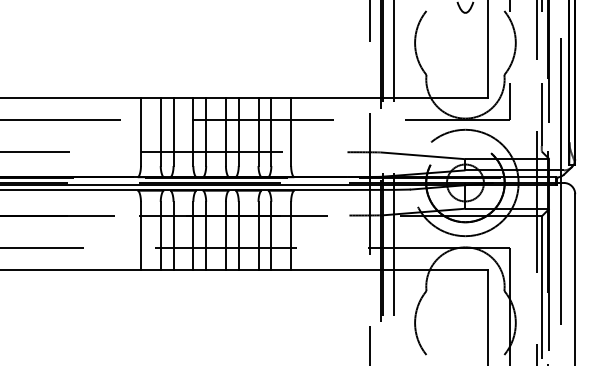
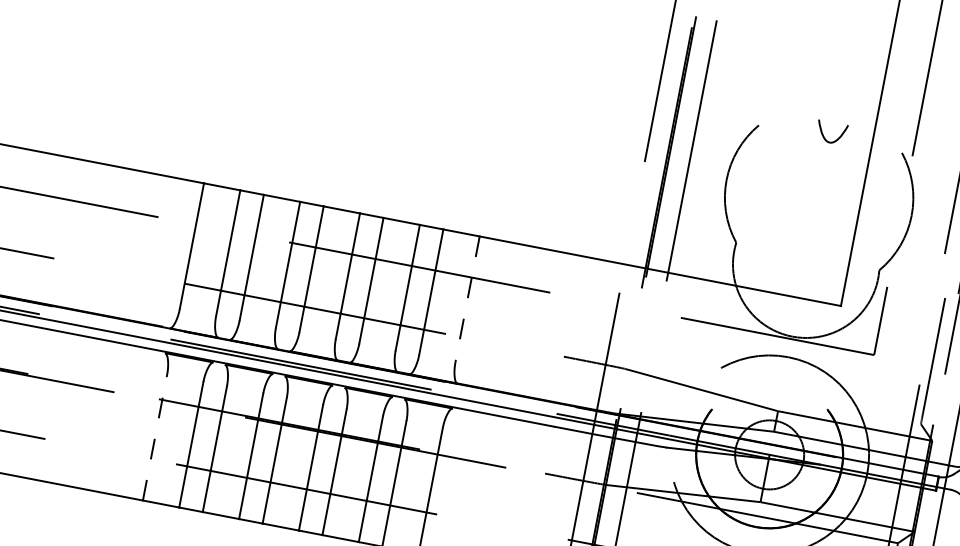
line: (291, 132) -> (468, 300), solid -> dashed
line: (140, 235) -> (154, 436), solid -> dashed

